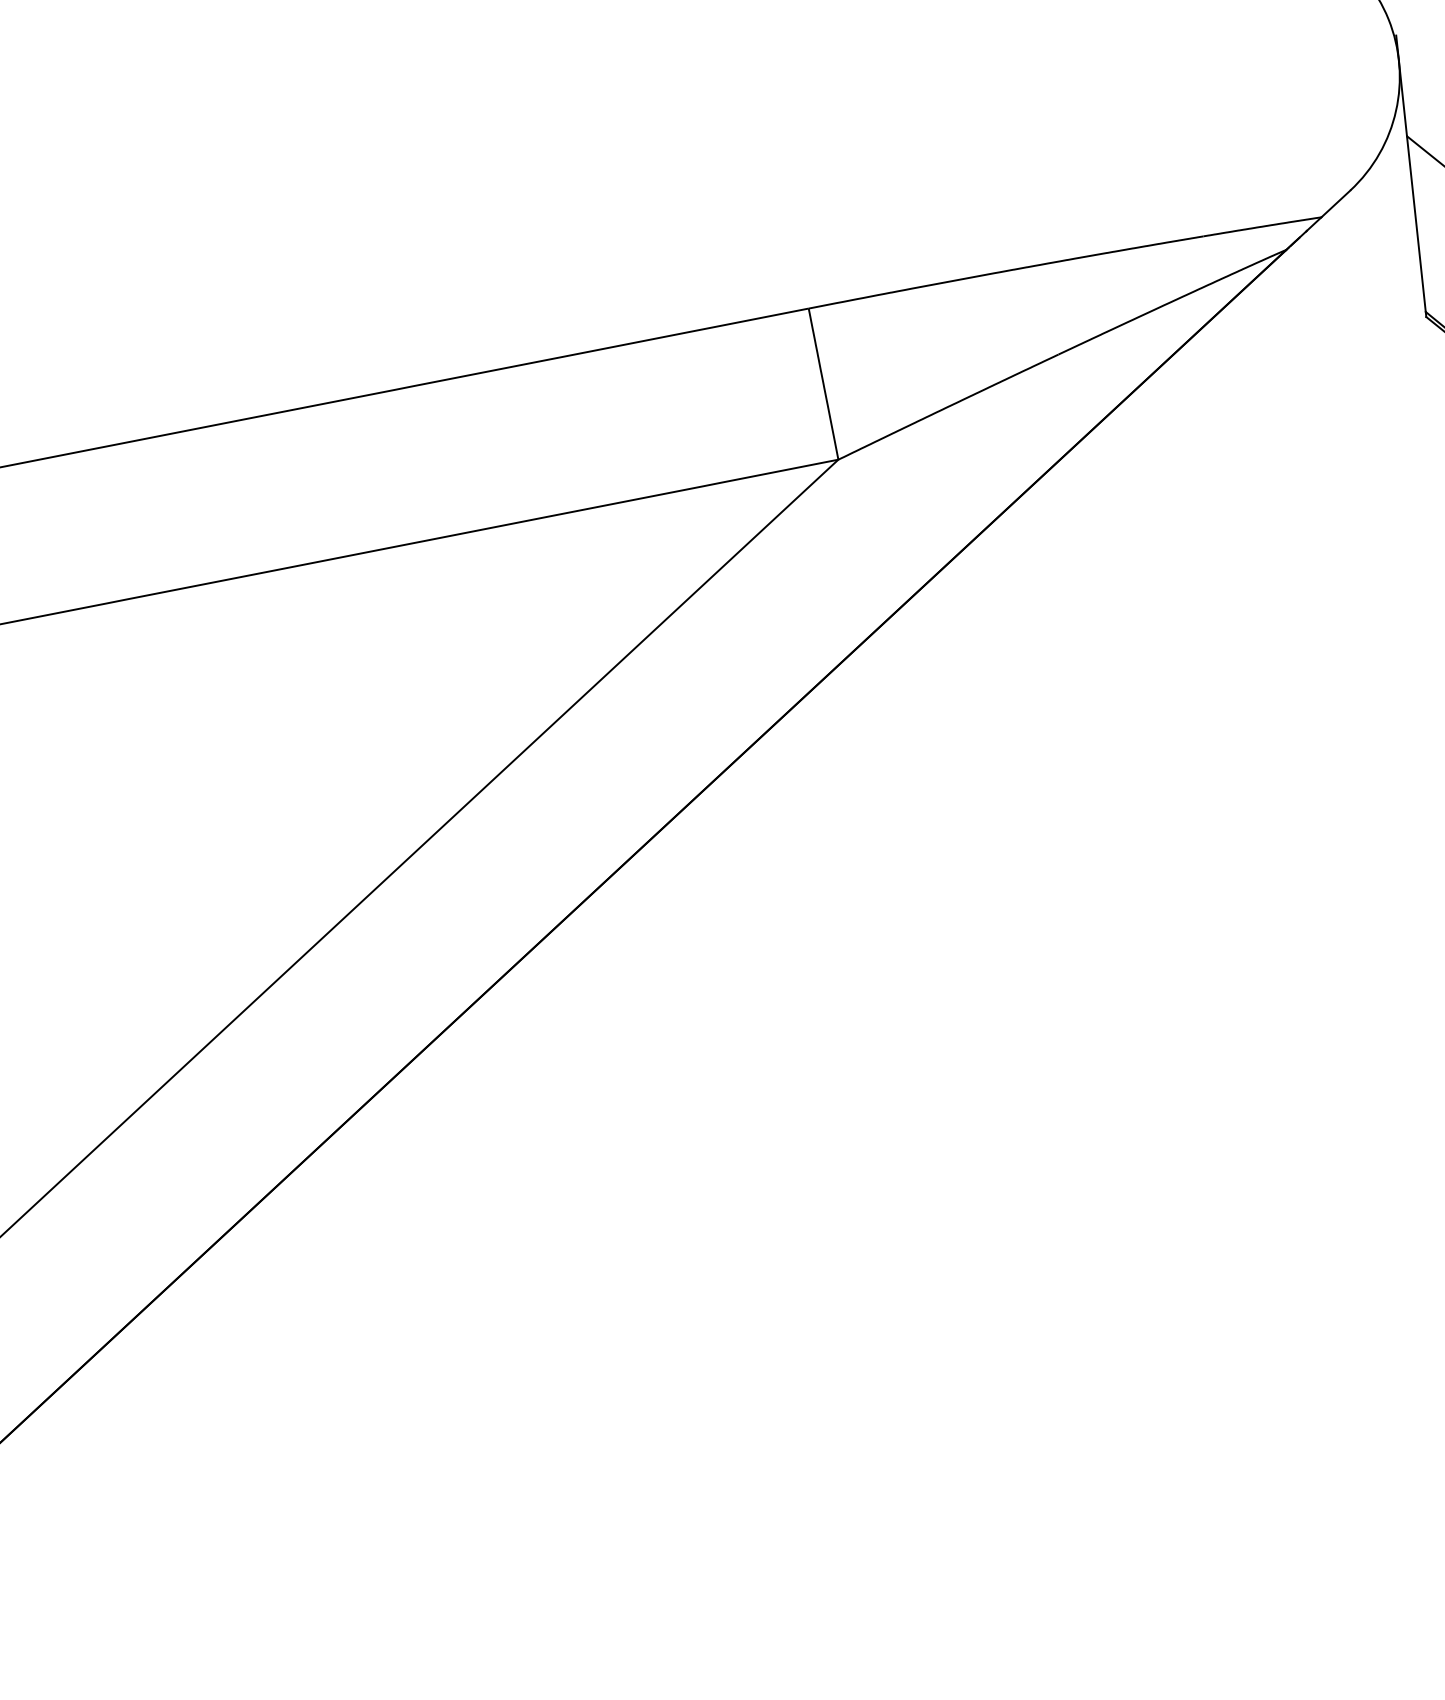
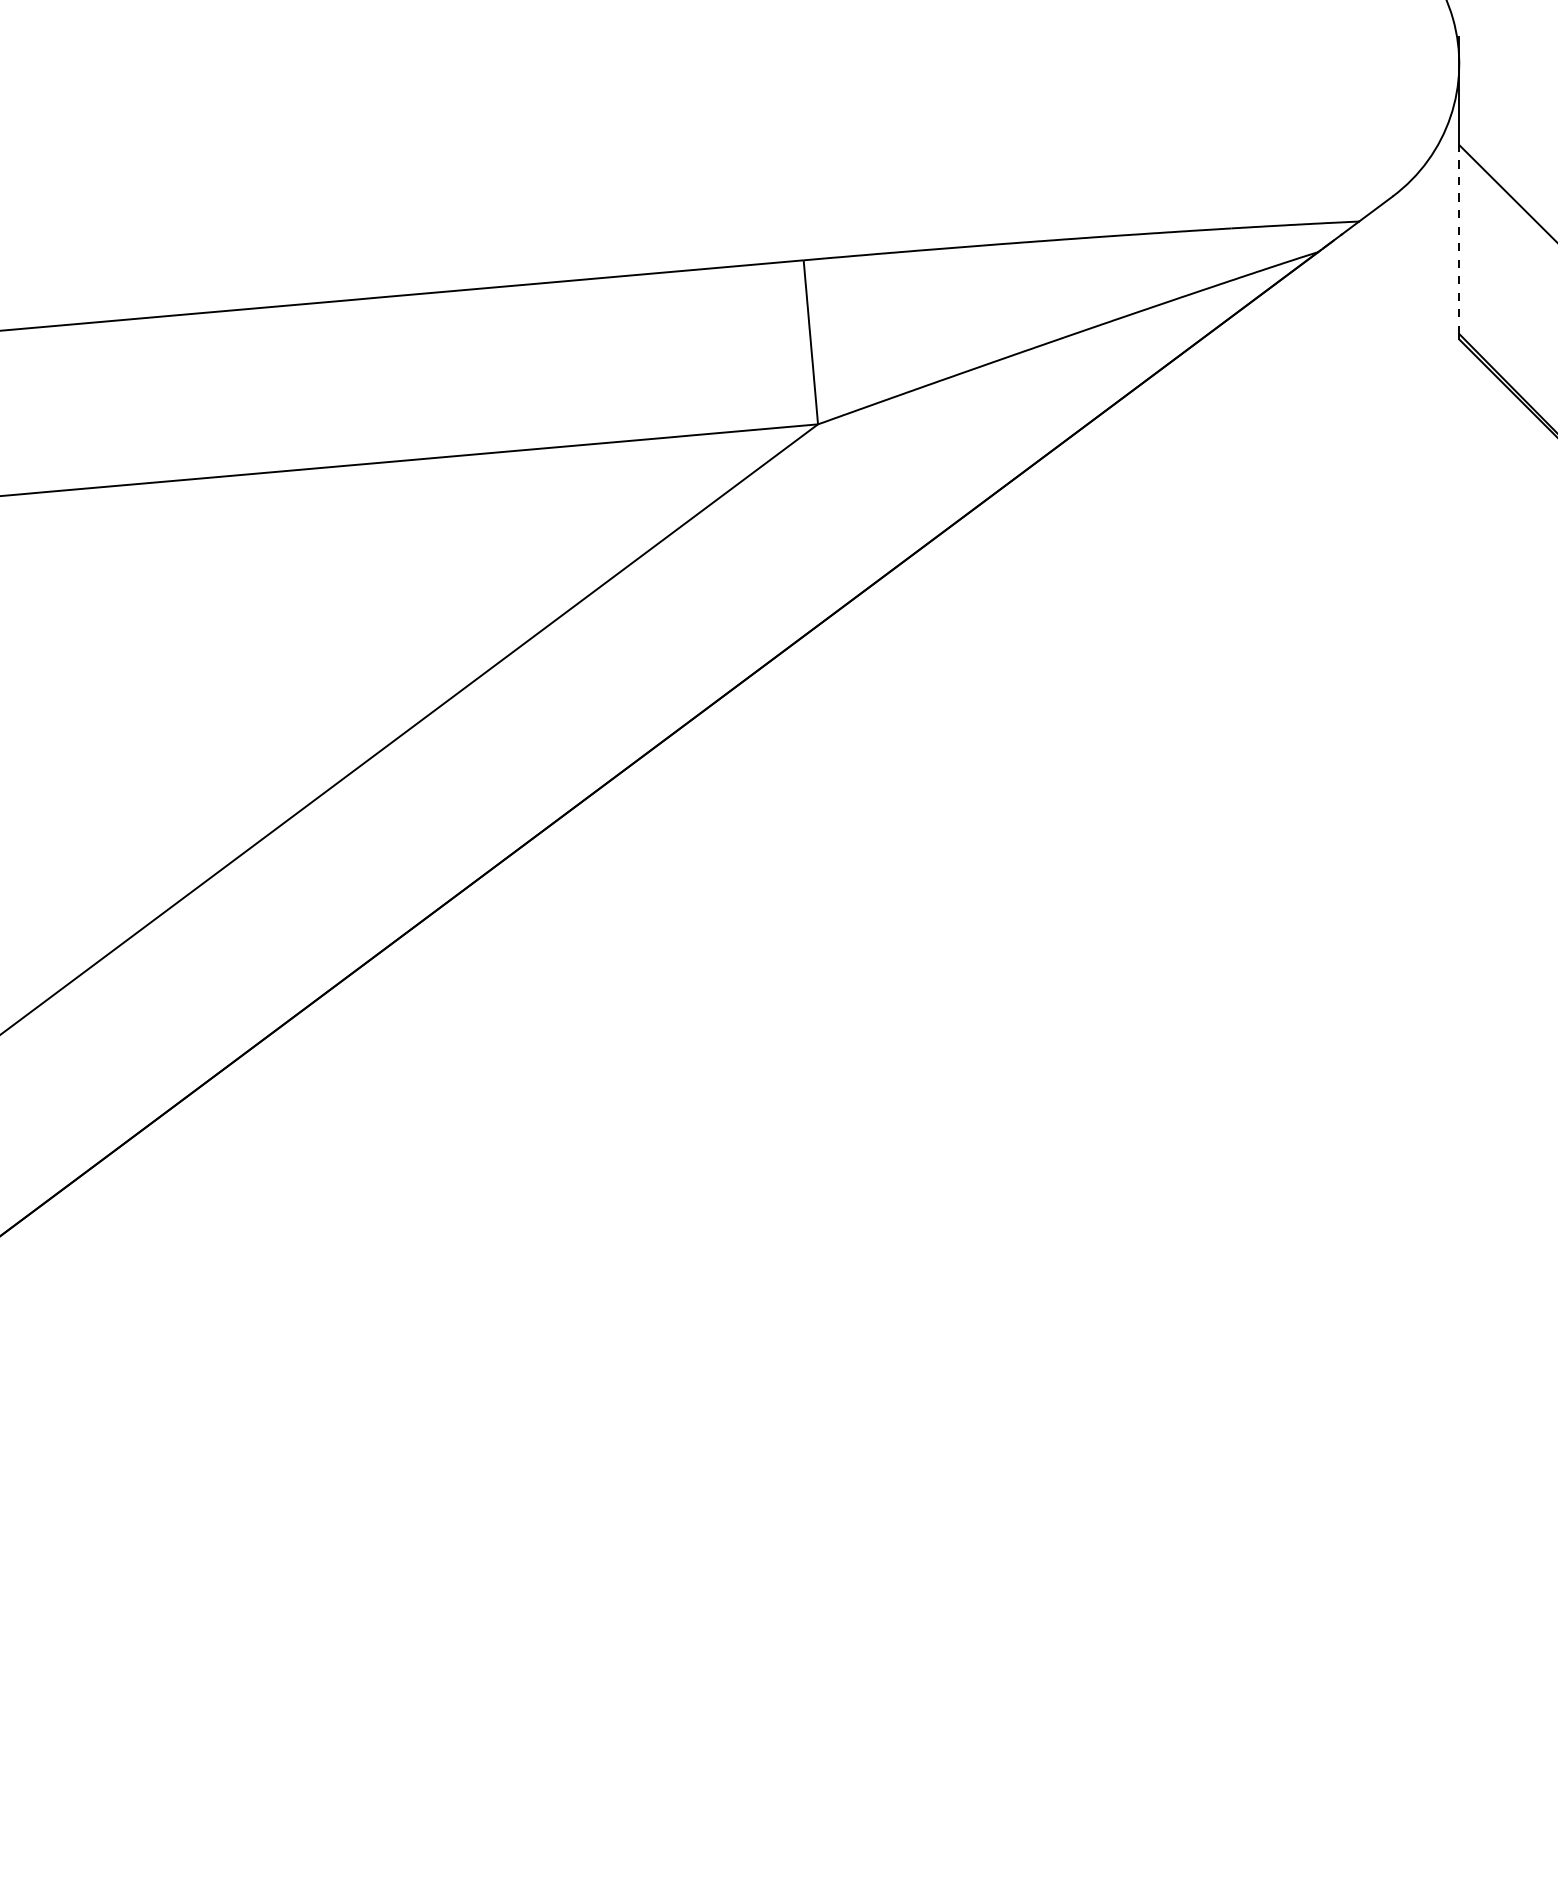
line: (1416, 224) -> (1459, 239), solid -> dashed

